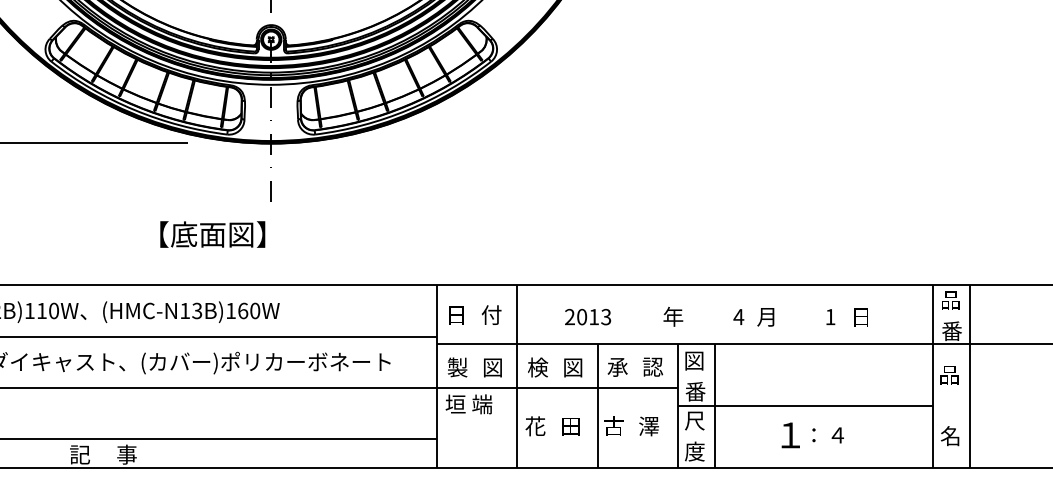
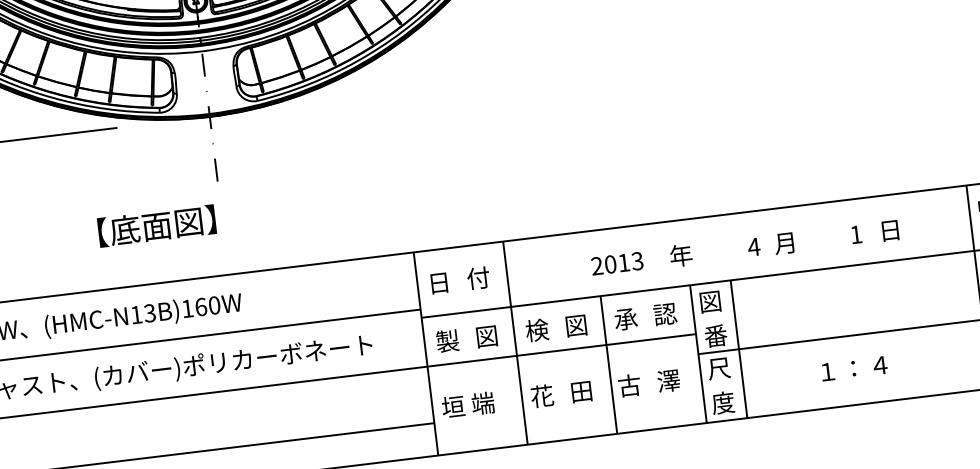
text: (588, 317) -> (617, 264), moved
text: (468, 404) -> (467, 405), moved
part: (790, 435) -> (827, 372), size x0.62

